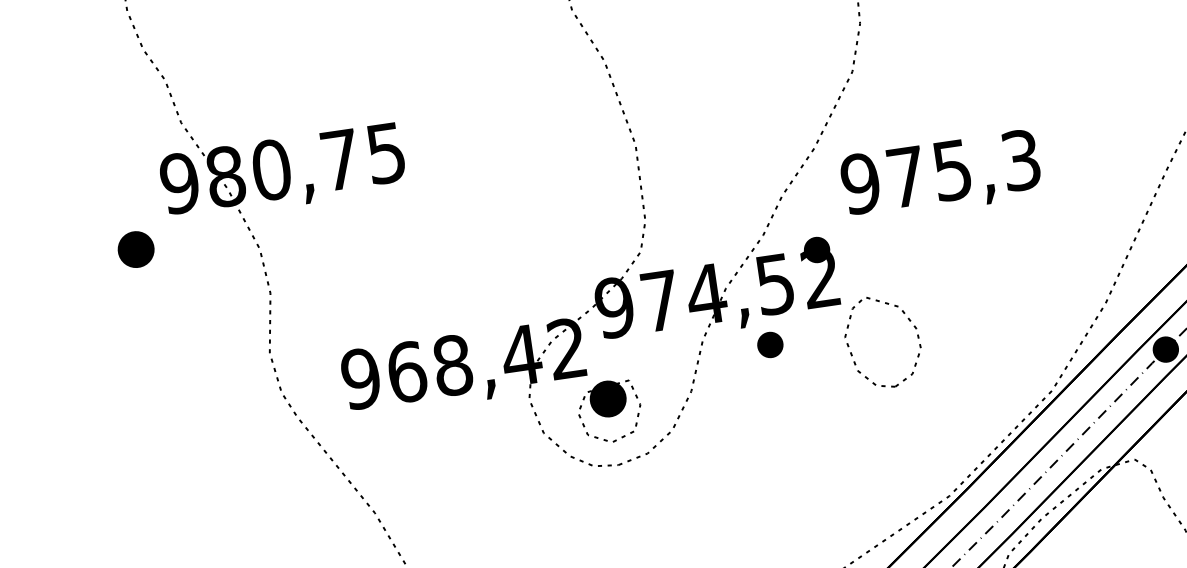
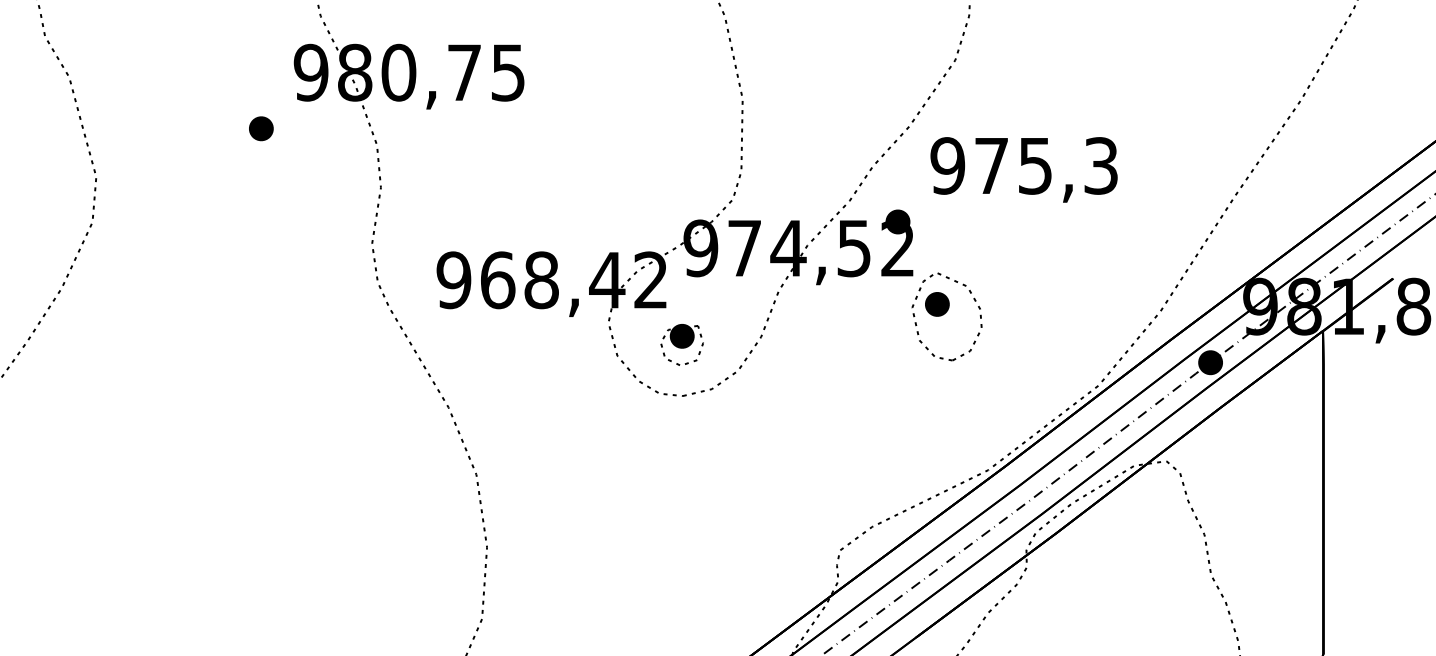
part: (136, 249) -> (261, 128), size x0.71
part: (770, 345) -> (937, 304), moved
part: (609, 411) -> (681, 344), size x0.71

